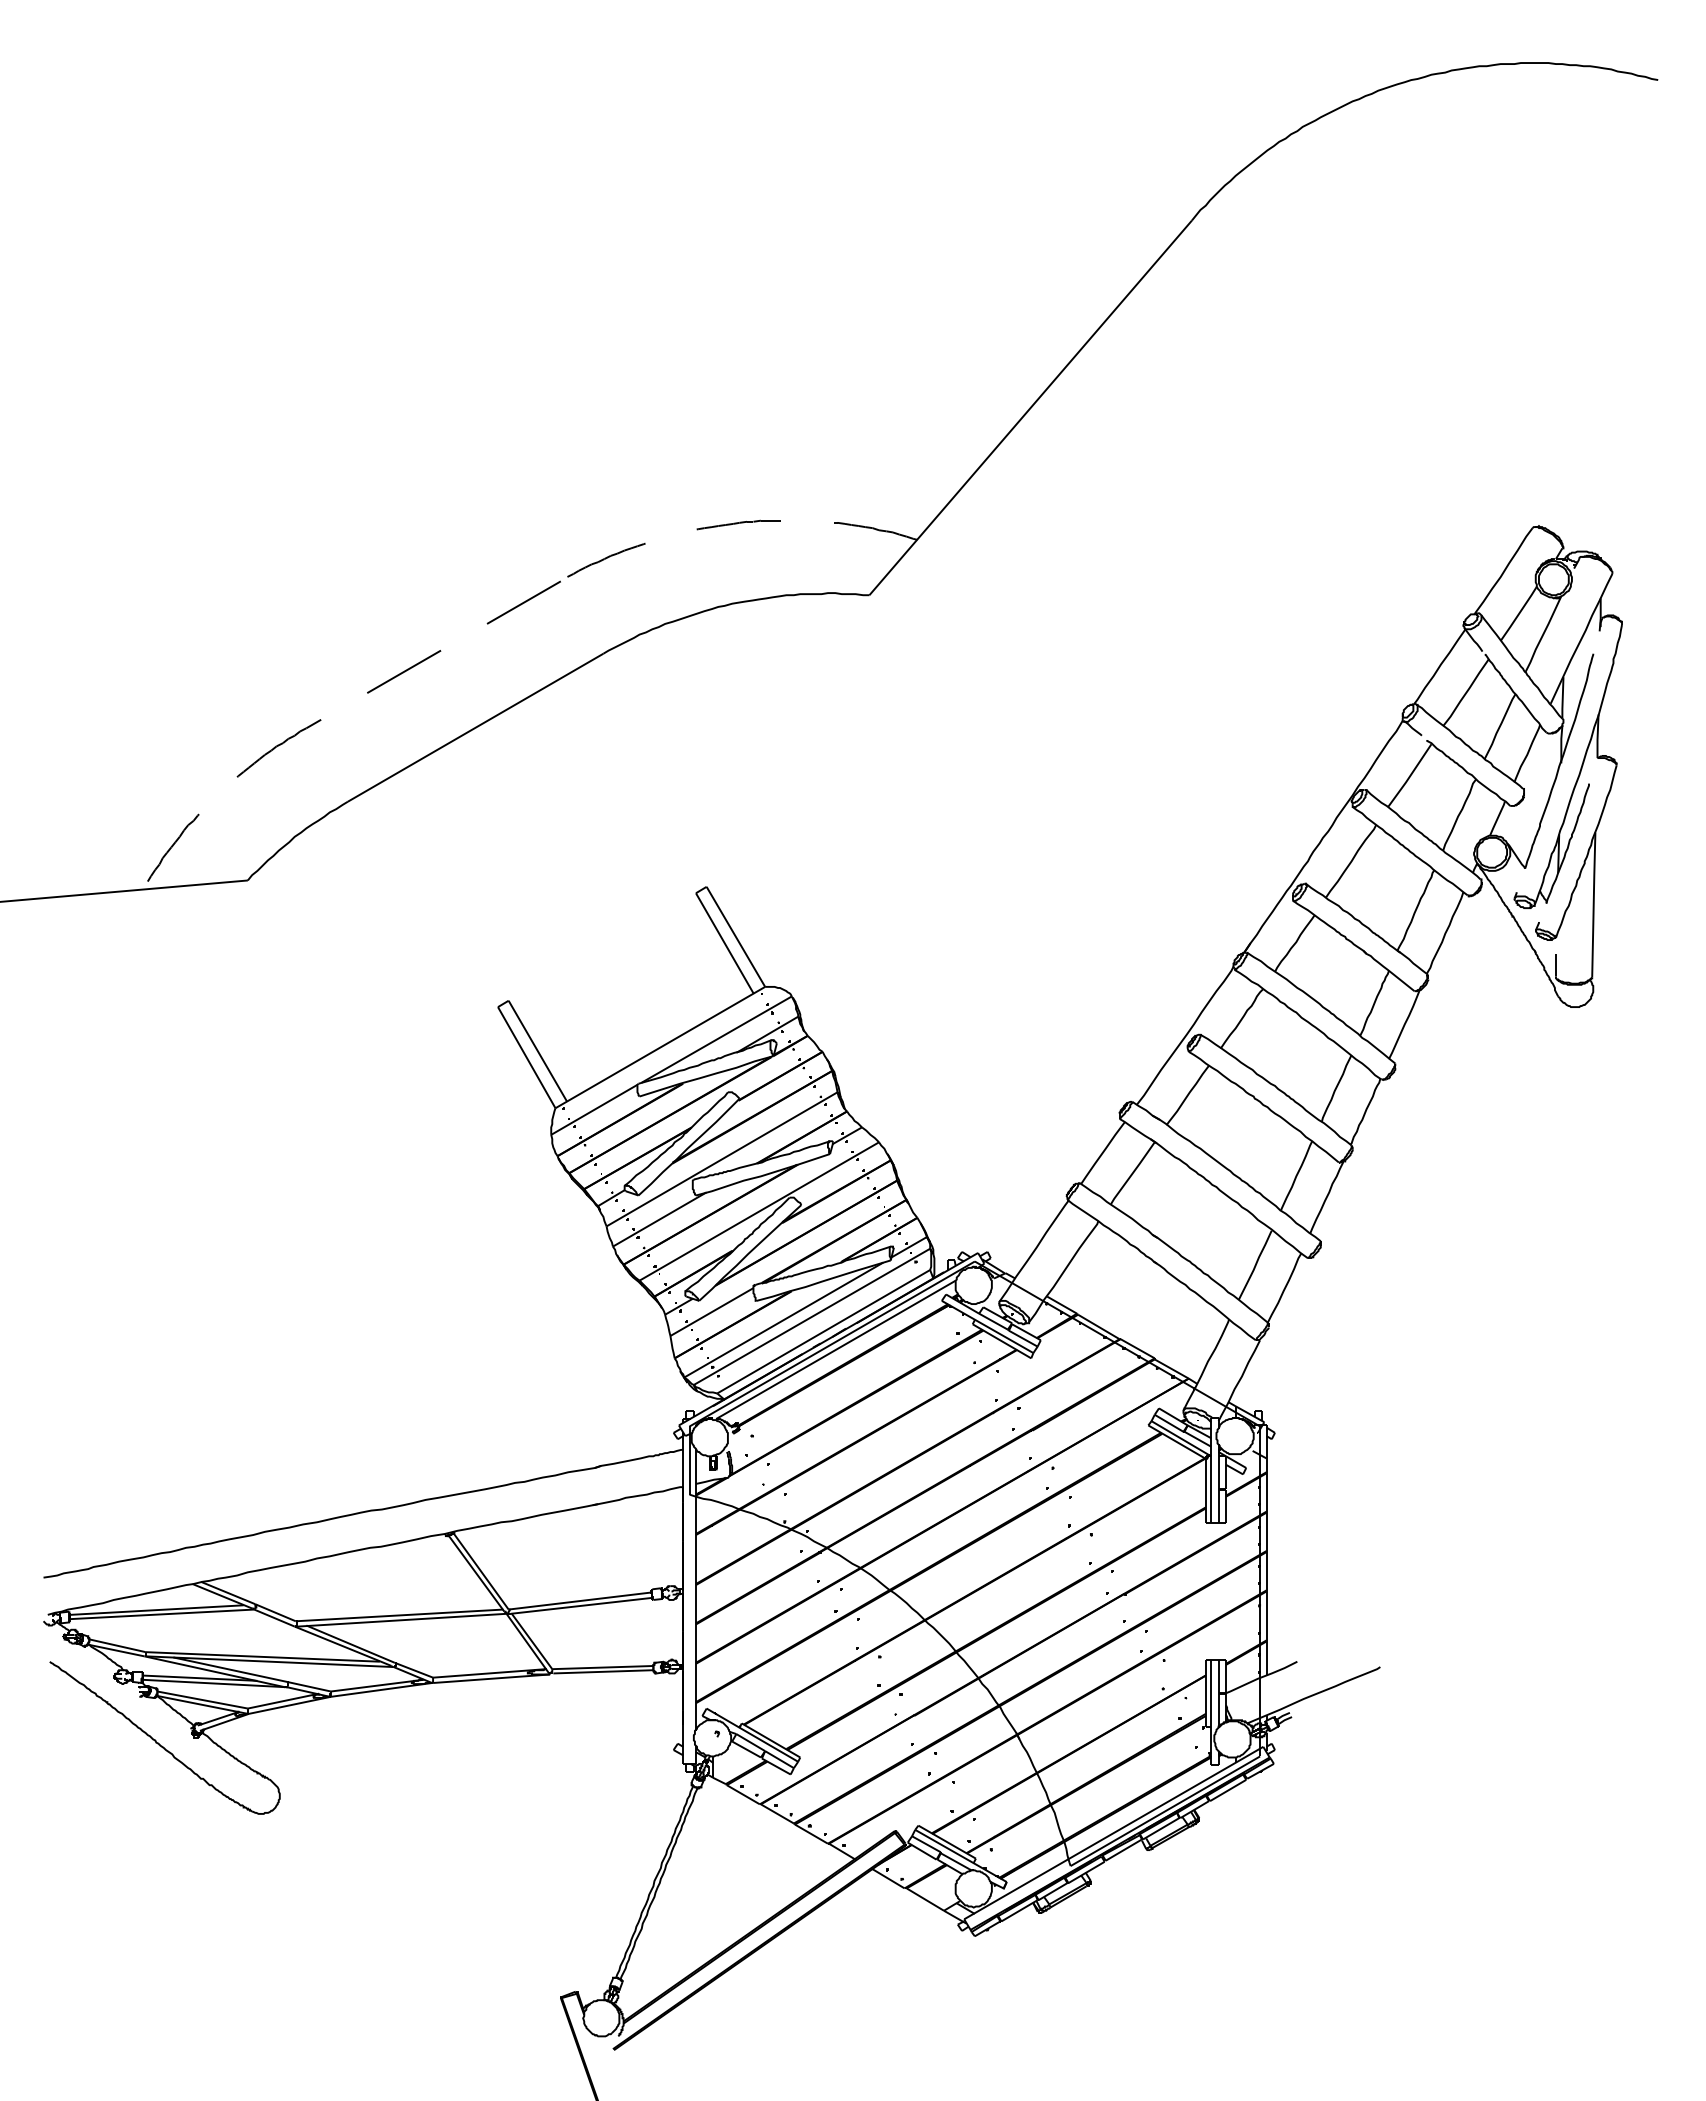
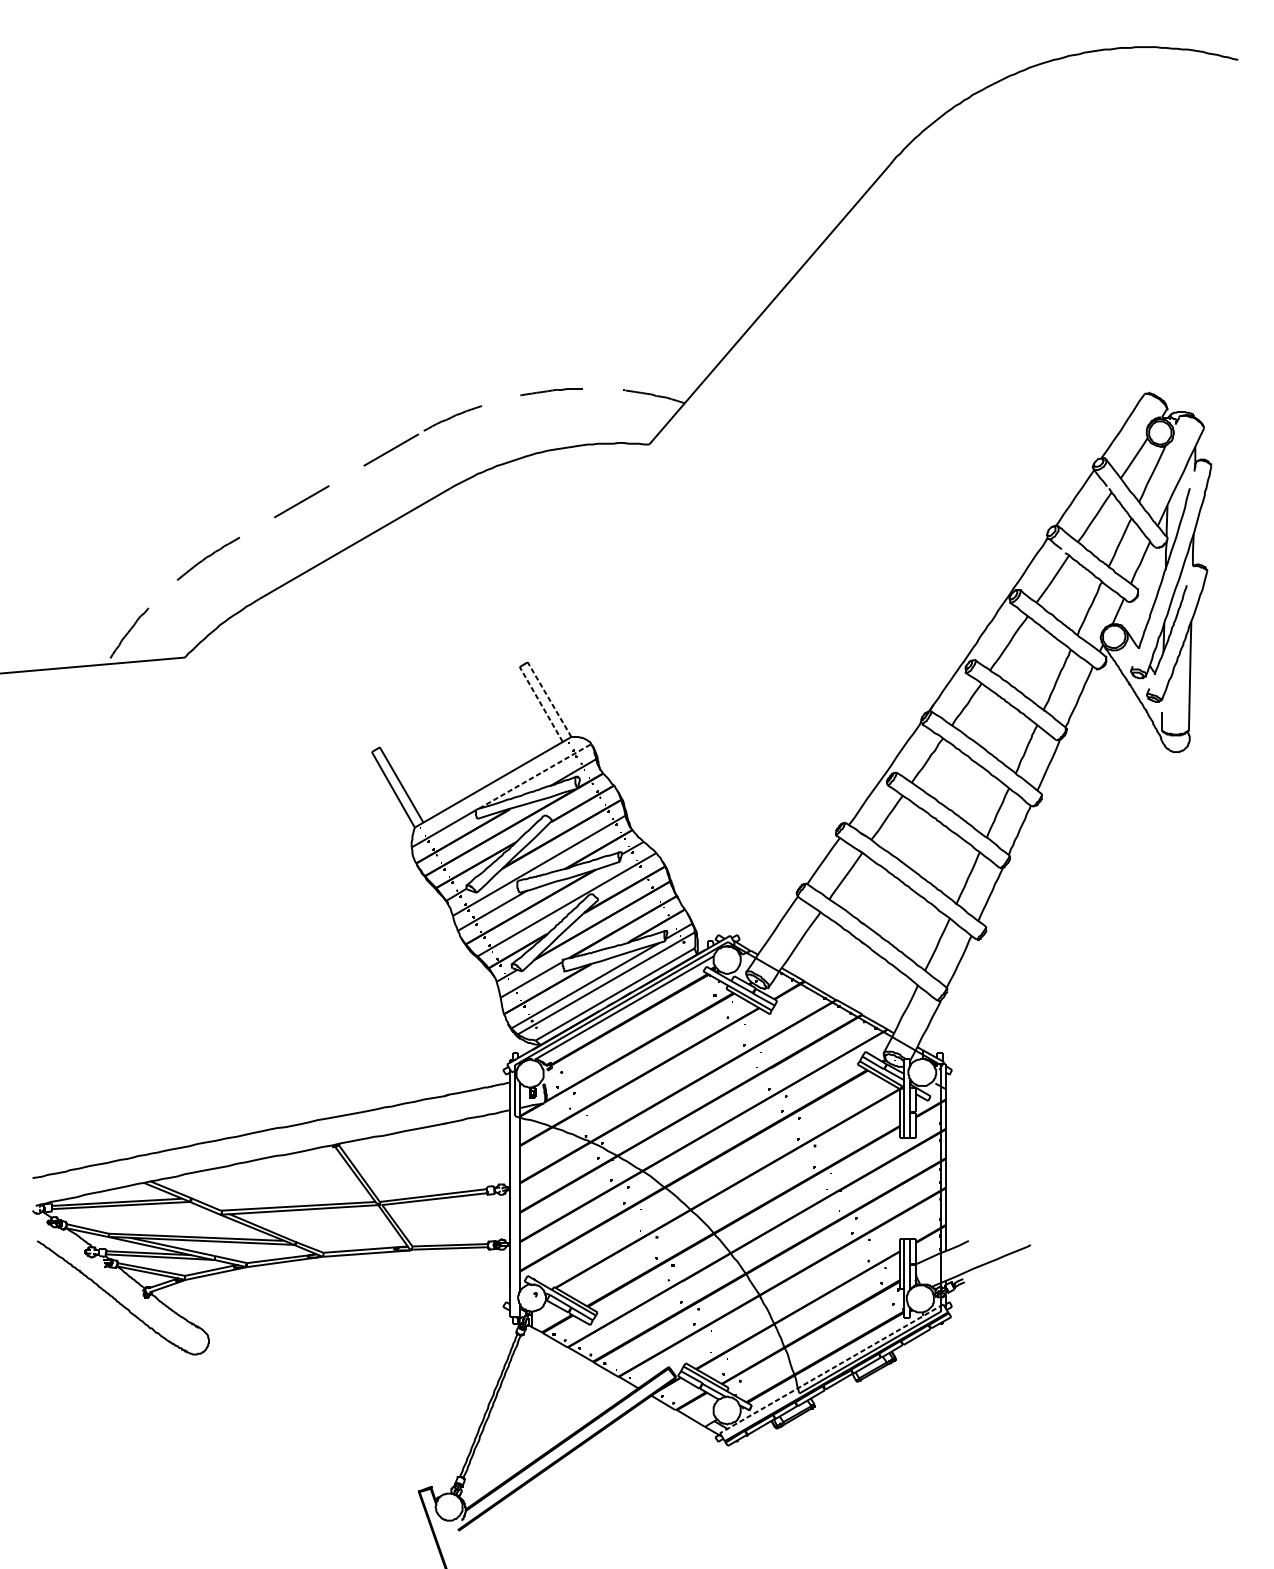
line: (735, 936) -> (549, 699), solid -> dashed
line: (724, 943) -> (541, 704), solid -> dashed
line: (716, 1039) -> (535, 776), solid -> dashed
line: (1113, 1833) -> (831, 1369), solid -> dashed

